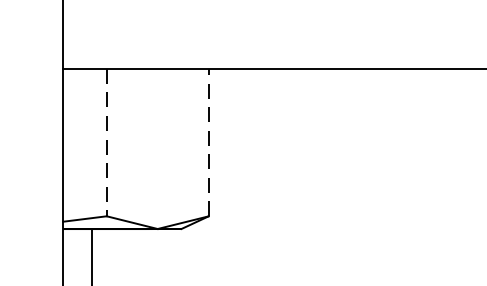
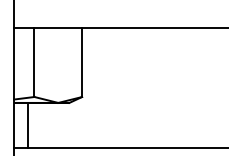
line: (209, 142) -> (82, 62), dashed -> solid
line: (106, 144) -> (34, 63), dashed -> solid

